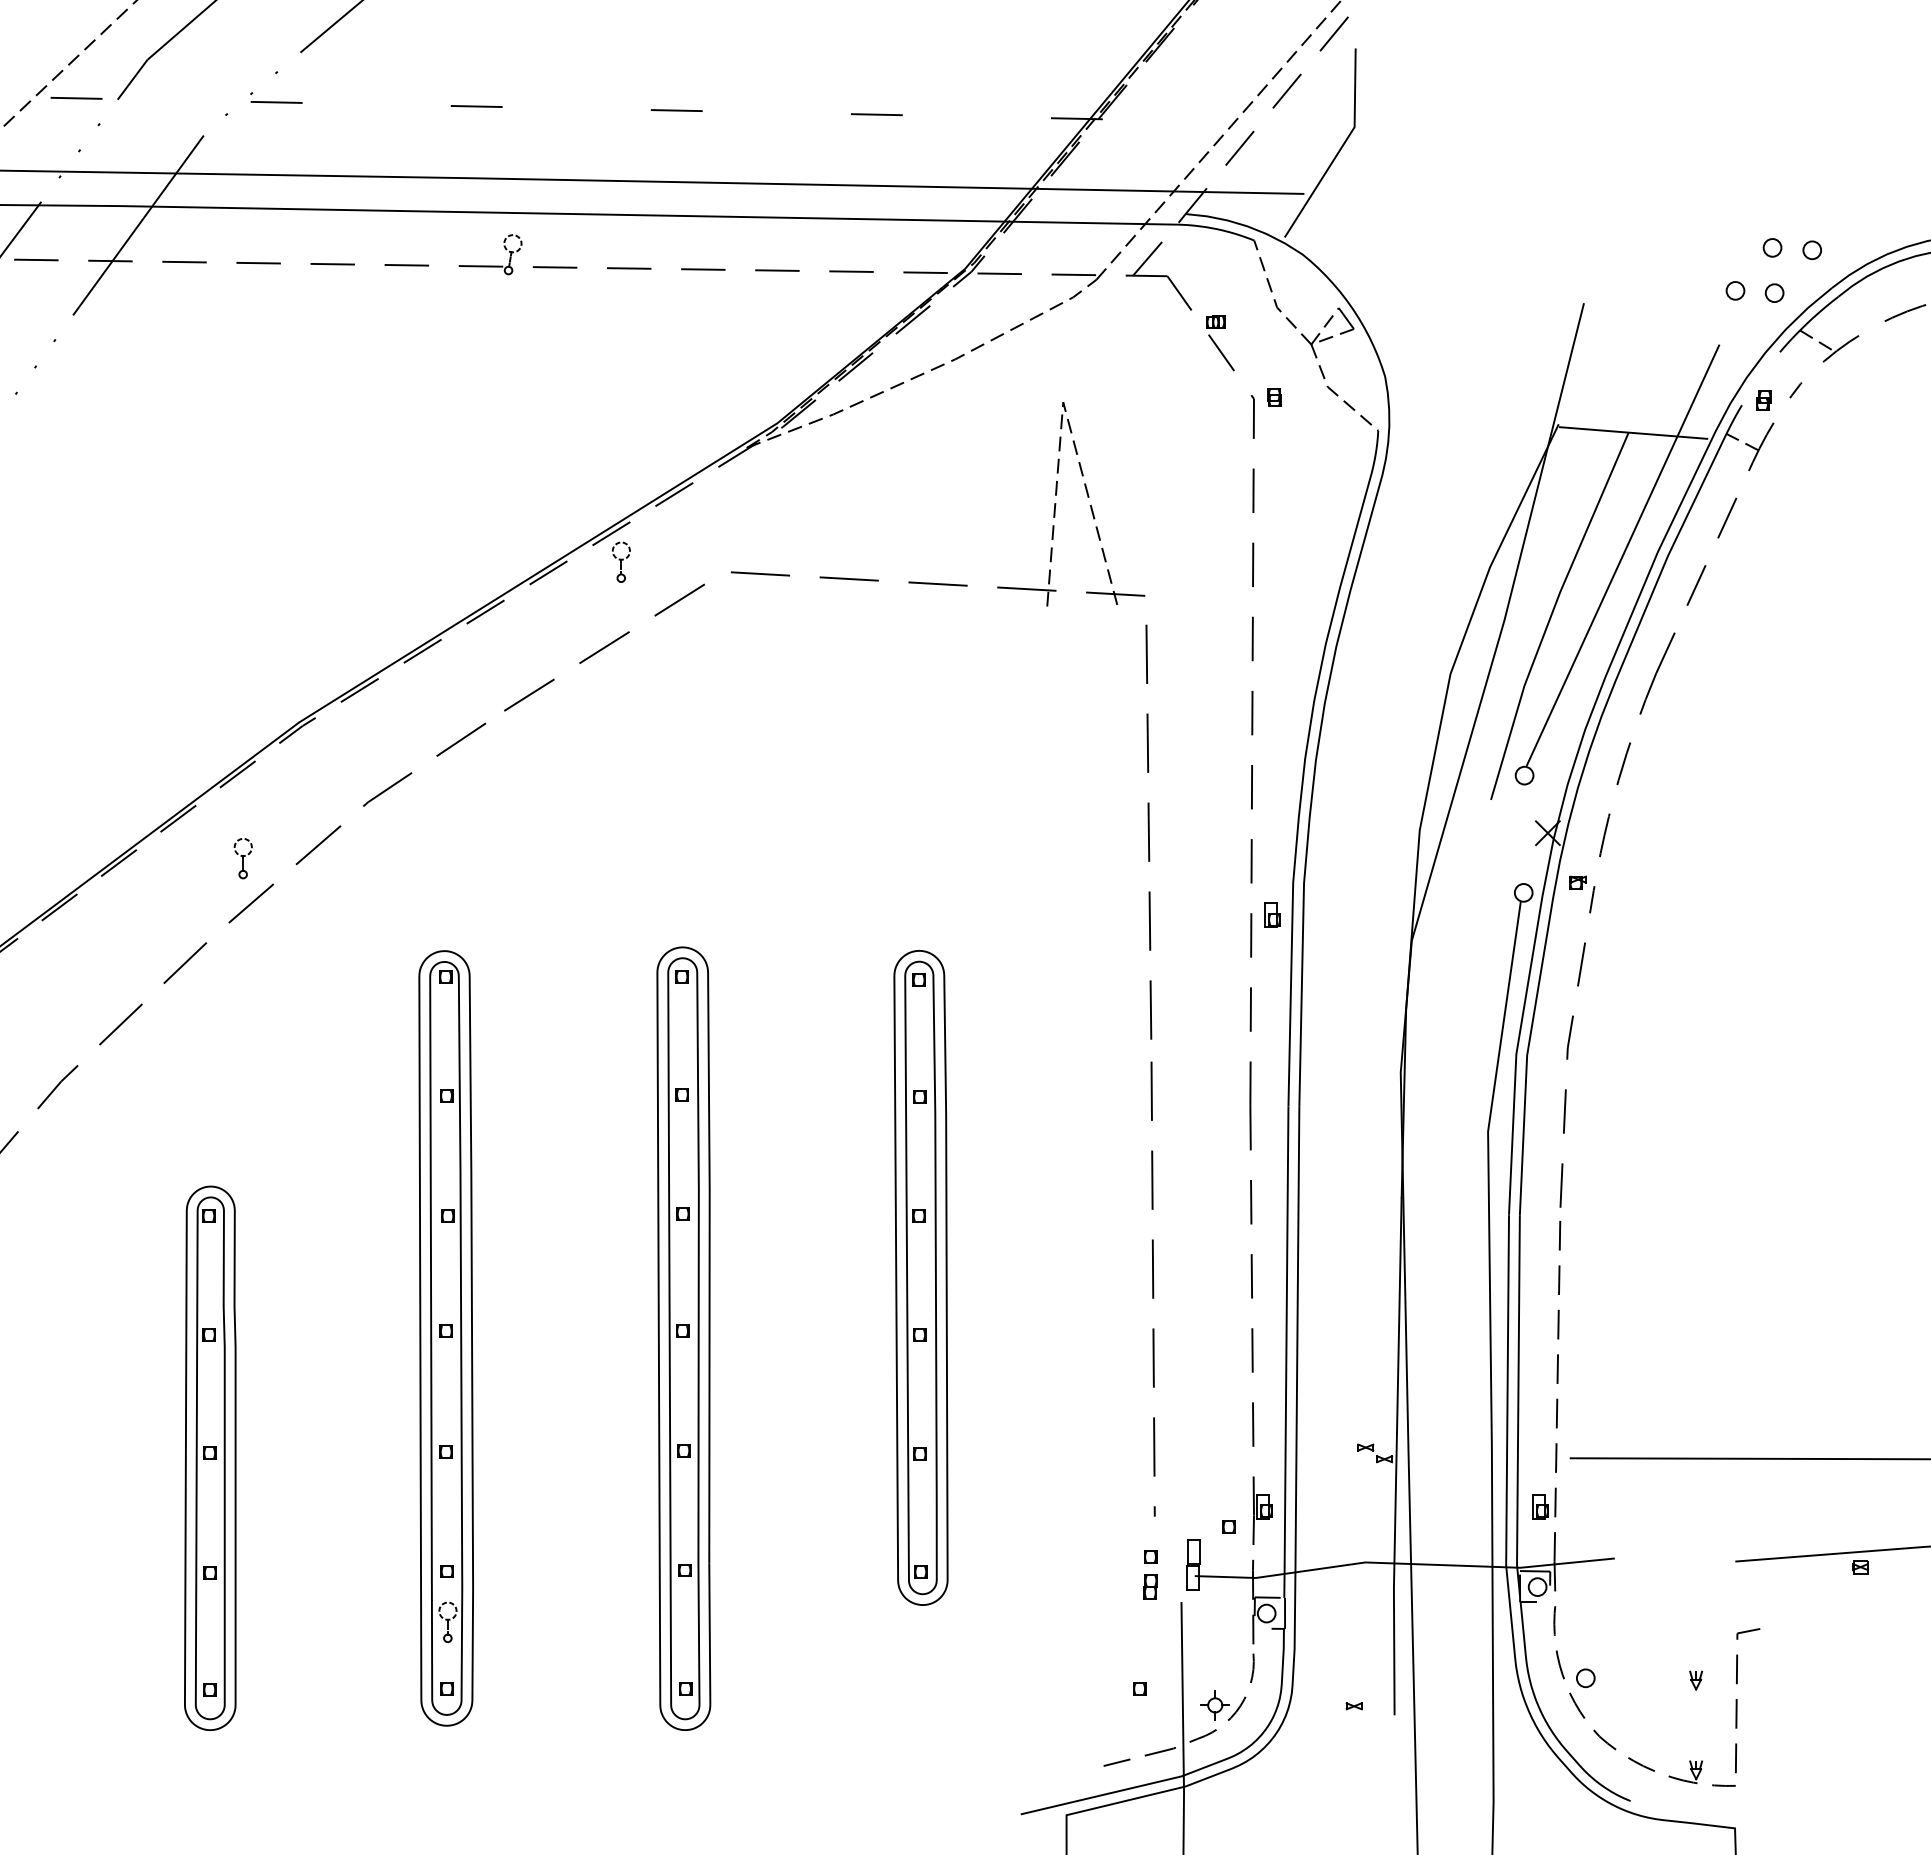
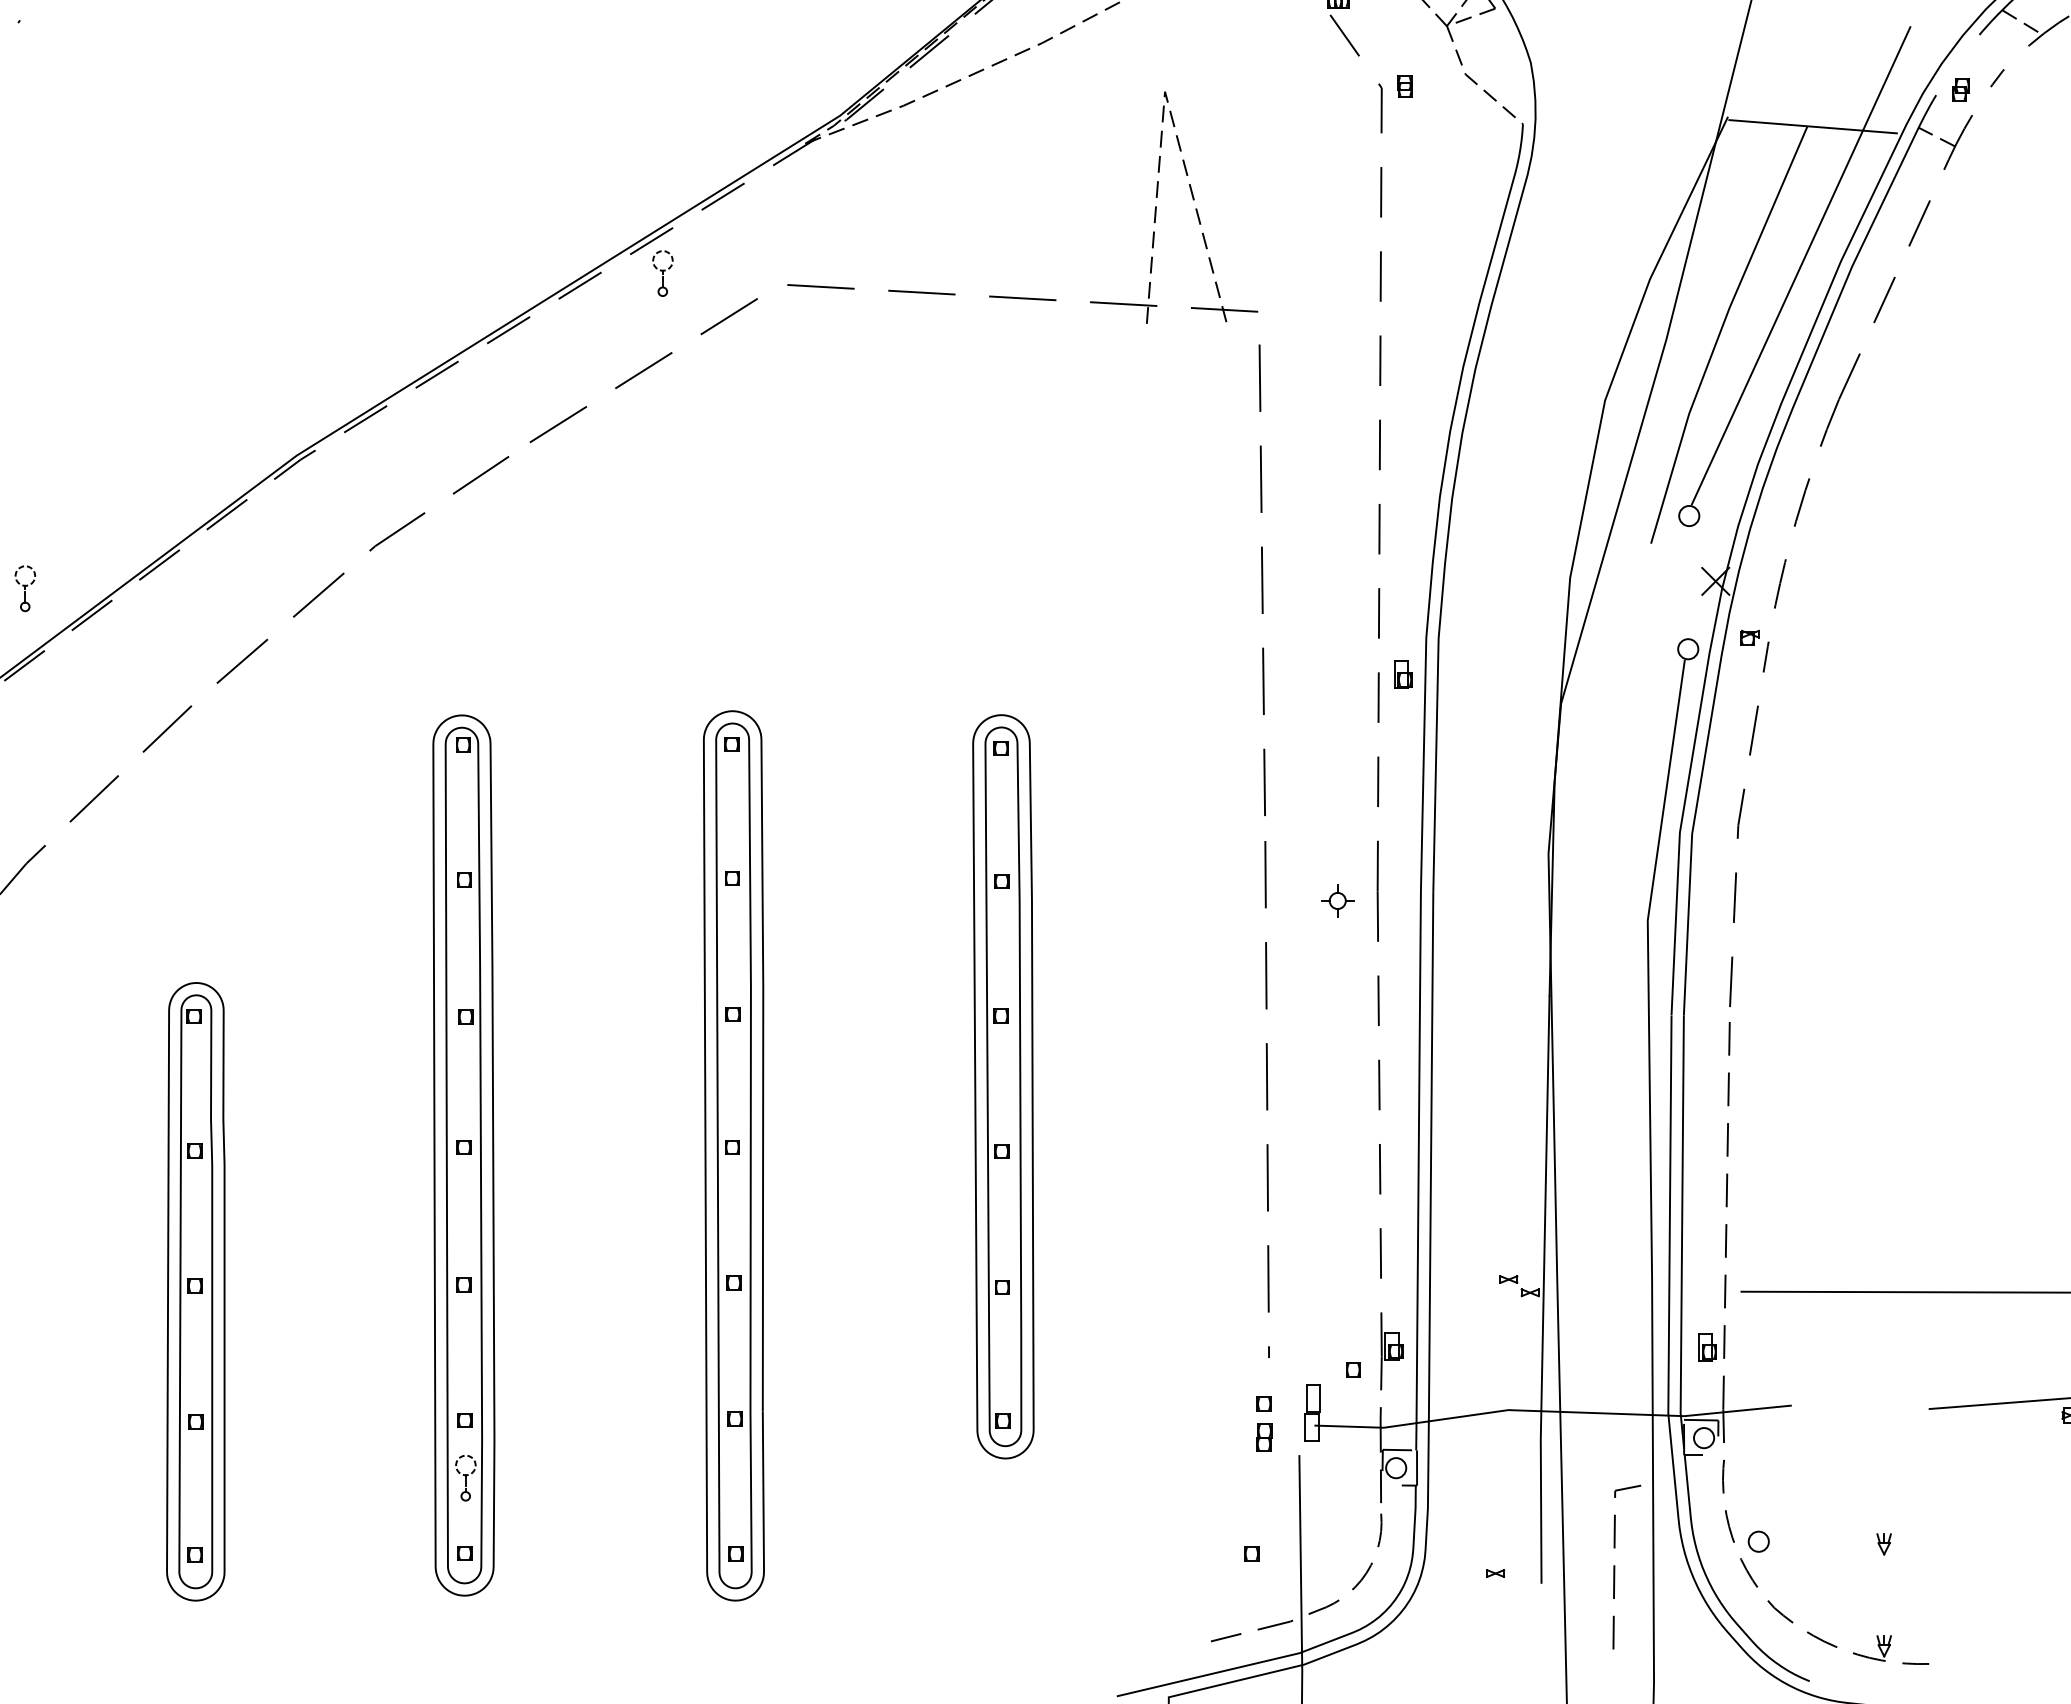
part: (242, 858) -> (24, 588), moved
line: (1737, 1700) -> (1615, 1566), moved
part: (1214, 1705) -> (1336, 901), moved

